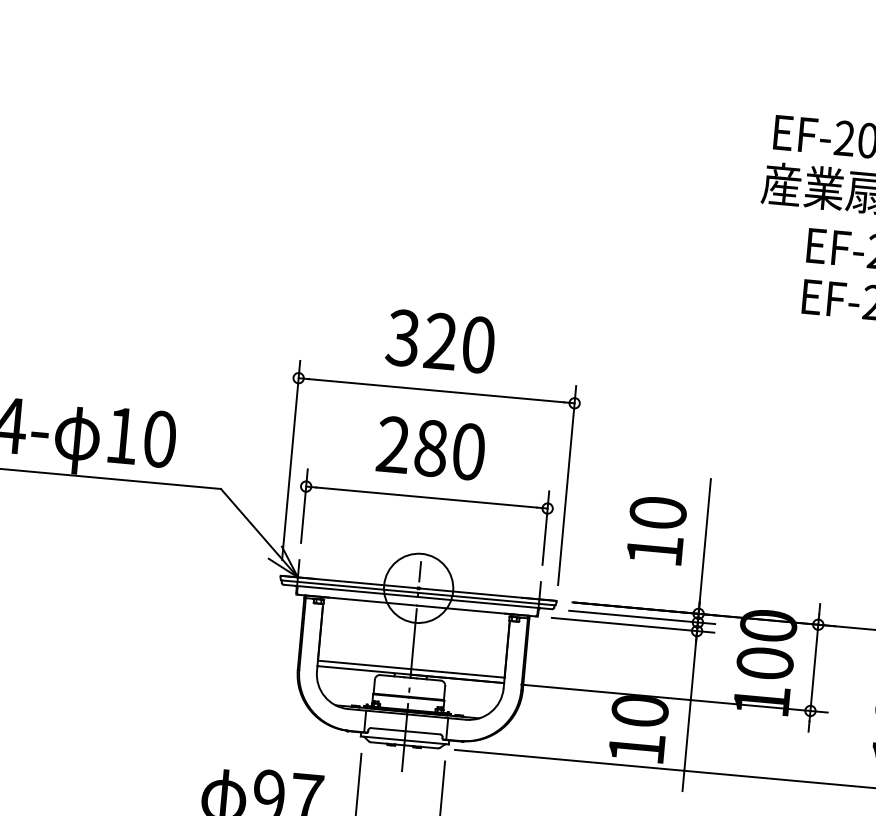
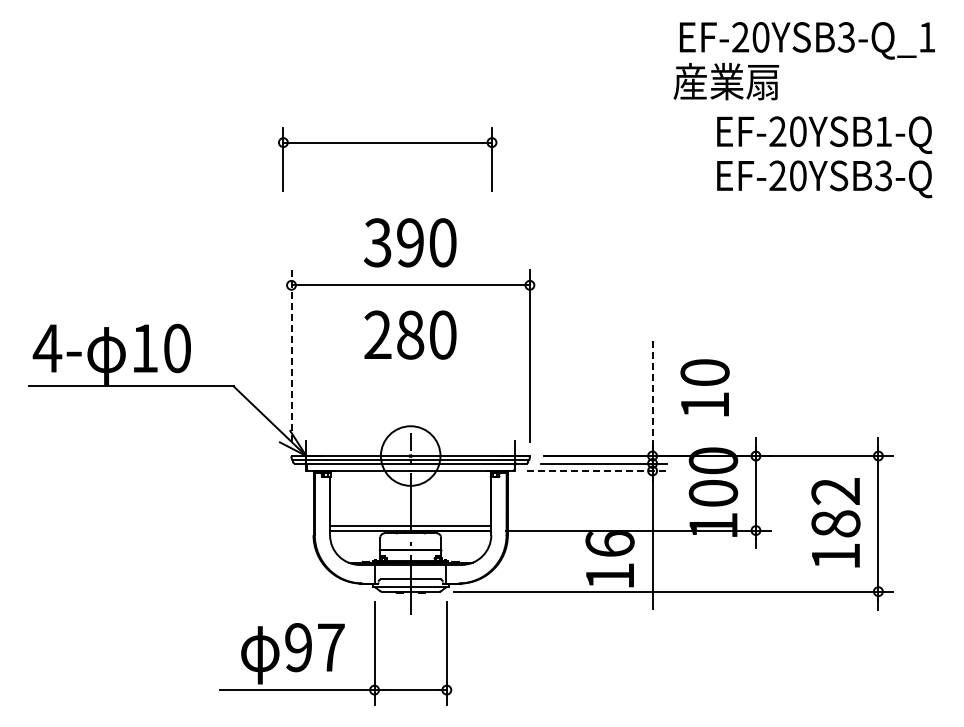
text: (440, 341) -> (410, 242), 320 -> 390
line: (291, 460) -> (291, 356), solid -> dashed
part: (426, 498) -> (387, 143), moved
text: (655, 529) -> (704, 387), moved
line: (705, 541) -> (652, 393), solid -> dashed
line: (633, 624) -> (597, 470), solid -> dashed
text: (639, 711) -> (609, 544), 10 -> 16

